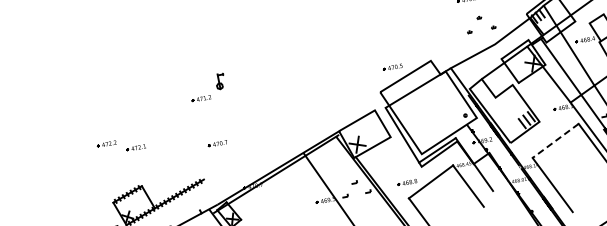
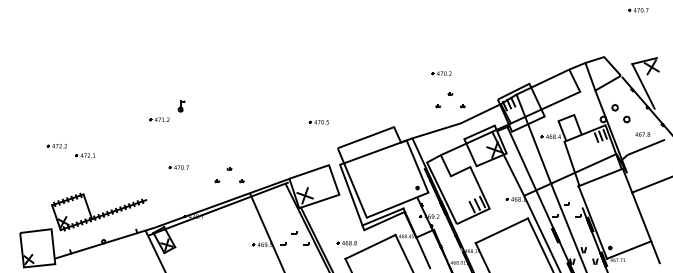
part: (392, 67) -> (318, 122), moved
part: (220, 81) -> (181, 106), size x0.71
part: (280, 139) -> (229, 175), added
line: (555, 140) -> (501, 230), dashed -> solid
part: (217, 143) -> (178, 167), moved

